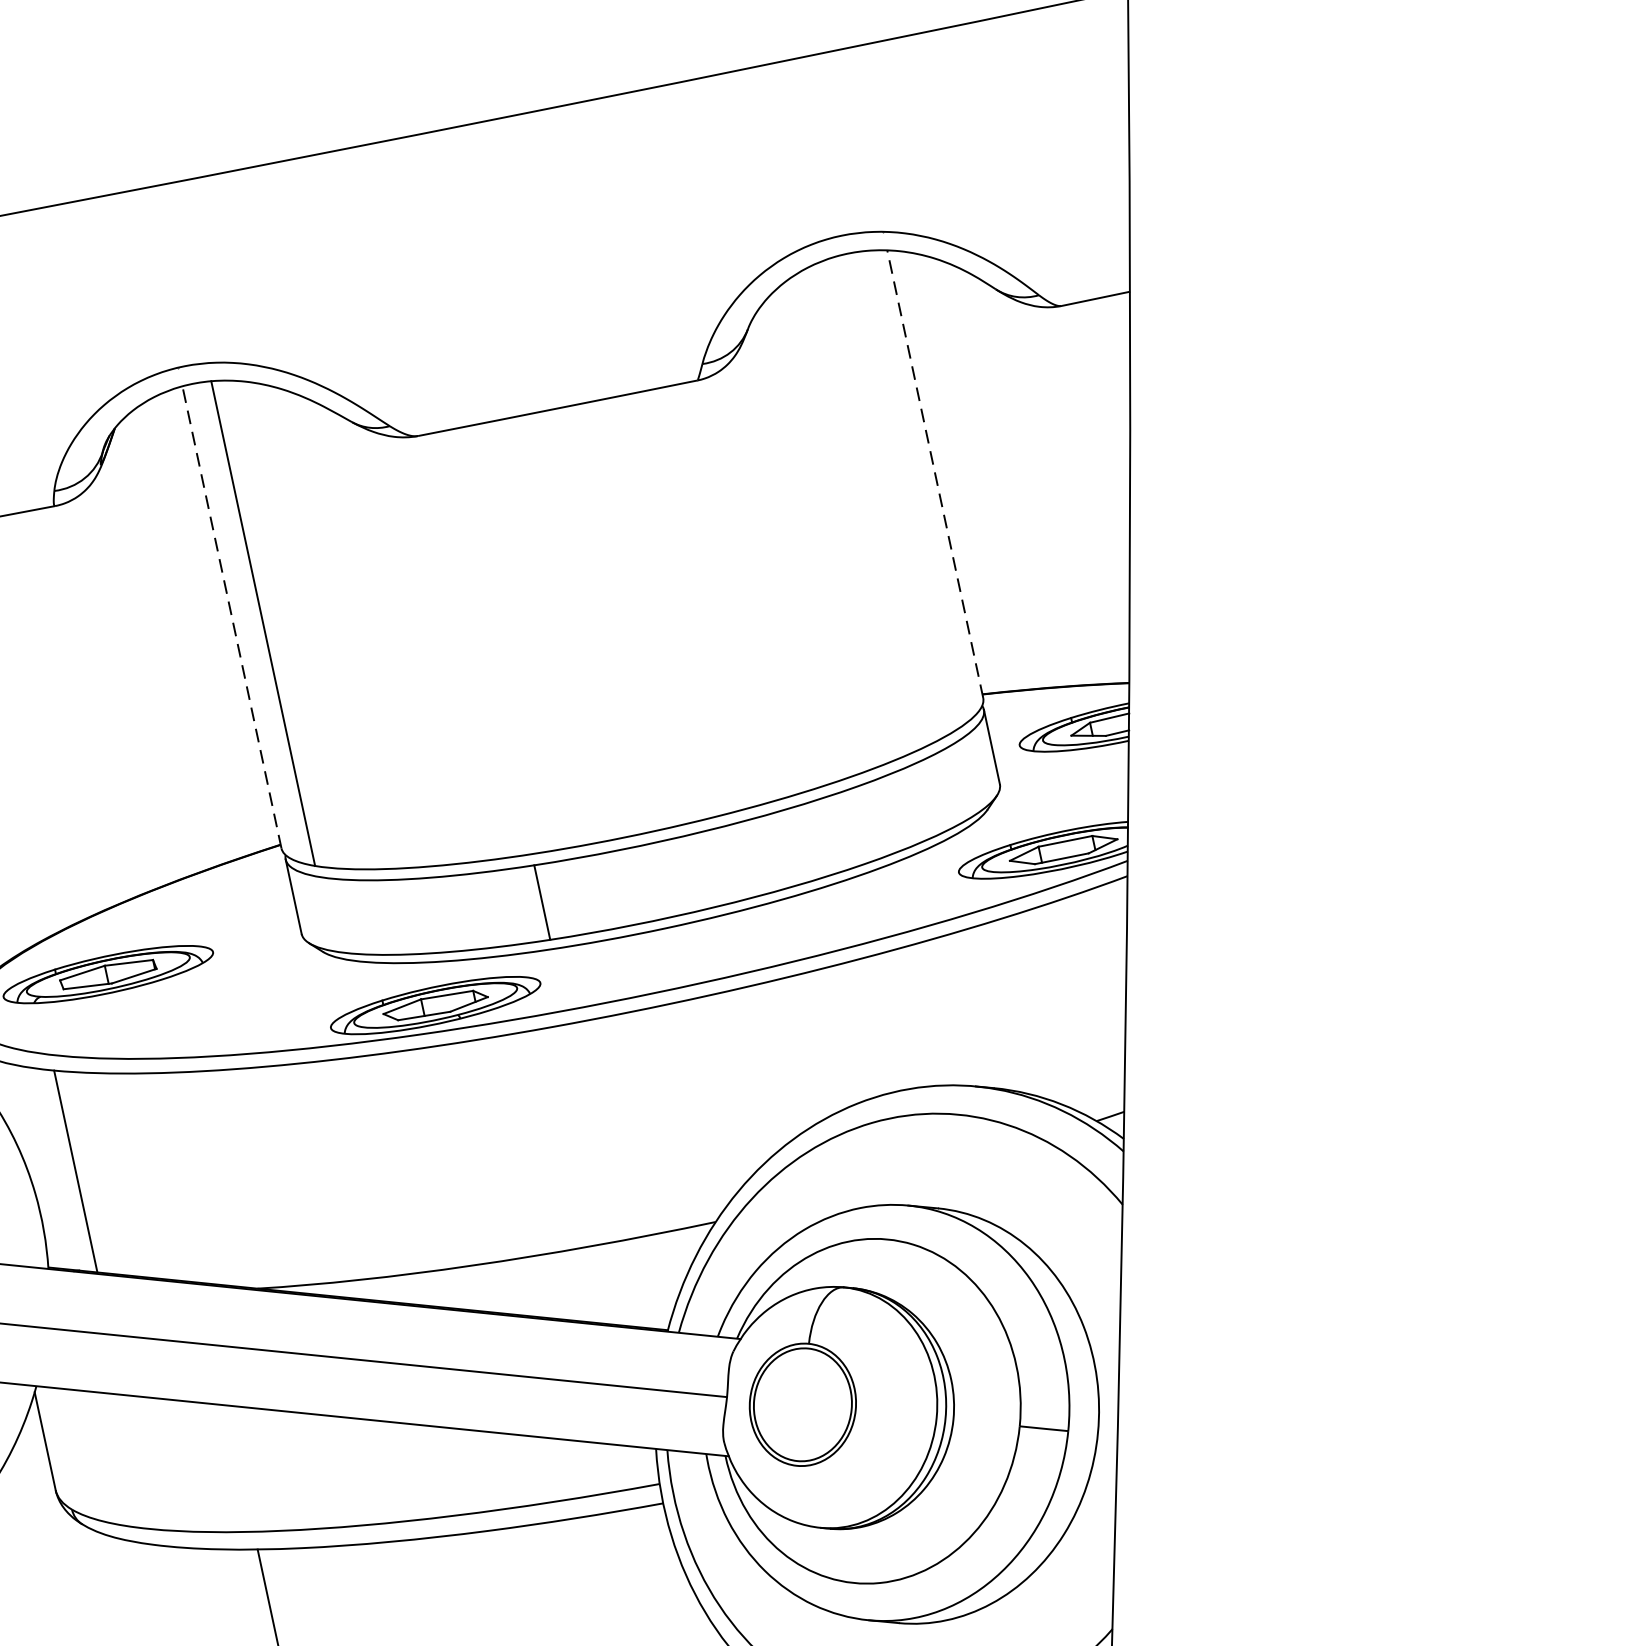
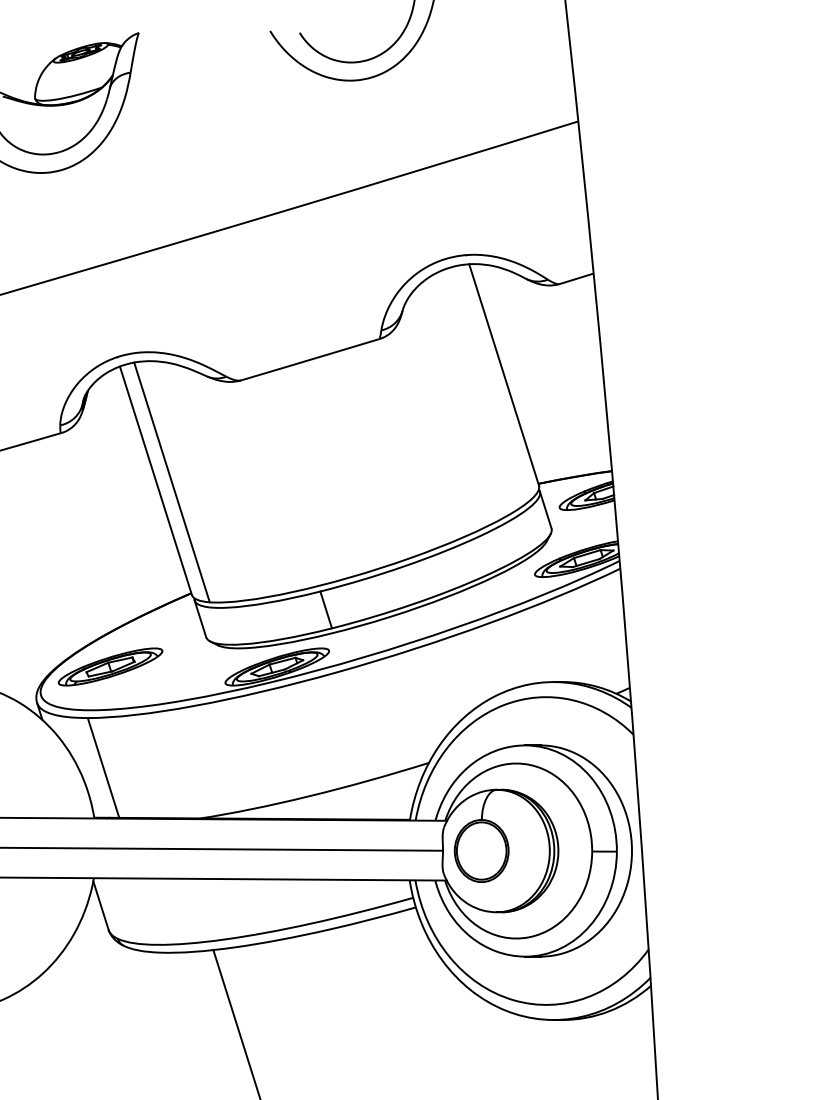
line: (934, 473) -> (503, 374), dashed -> solid
line: (231, 616) -> (155, 480), dashed -> solid

